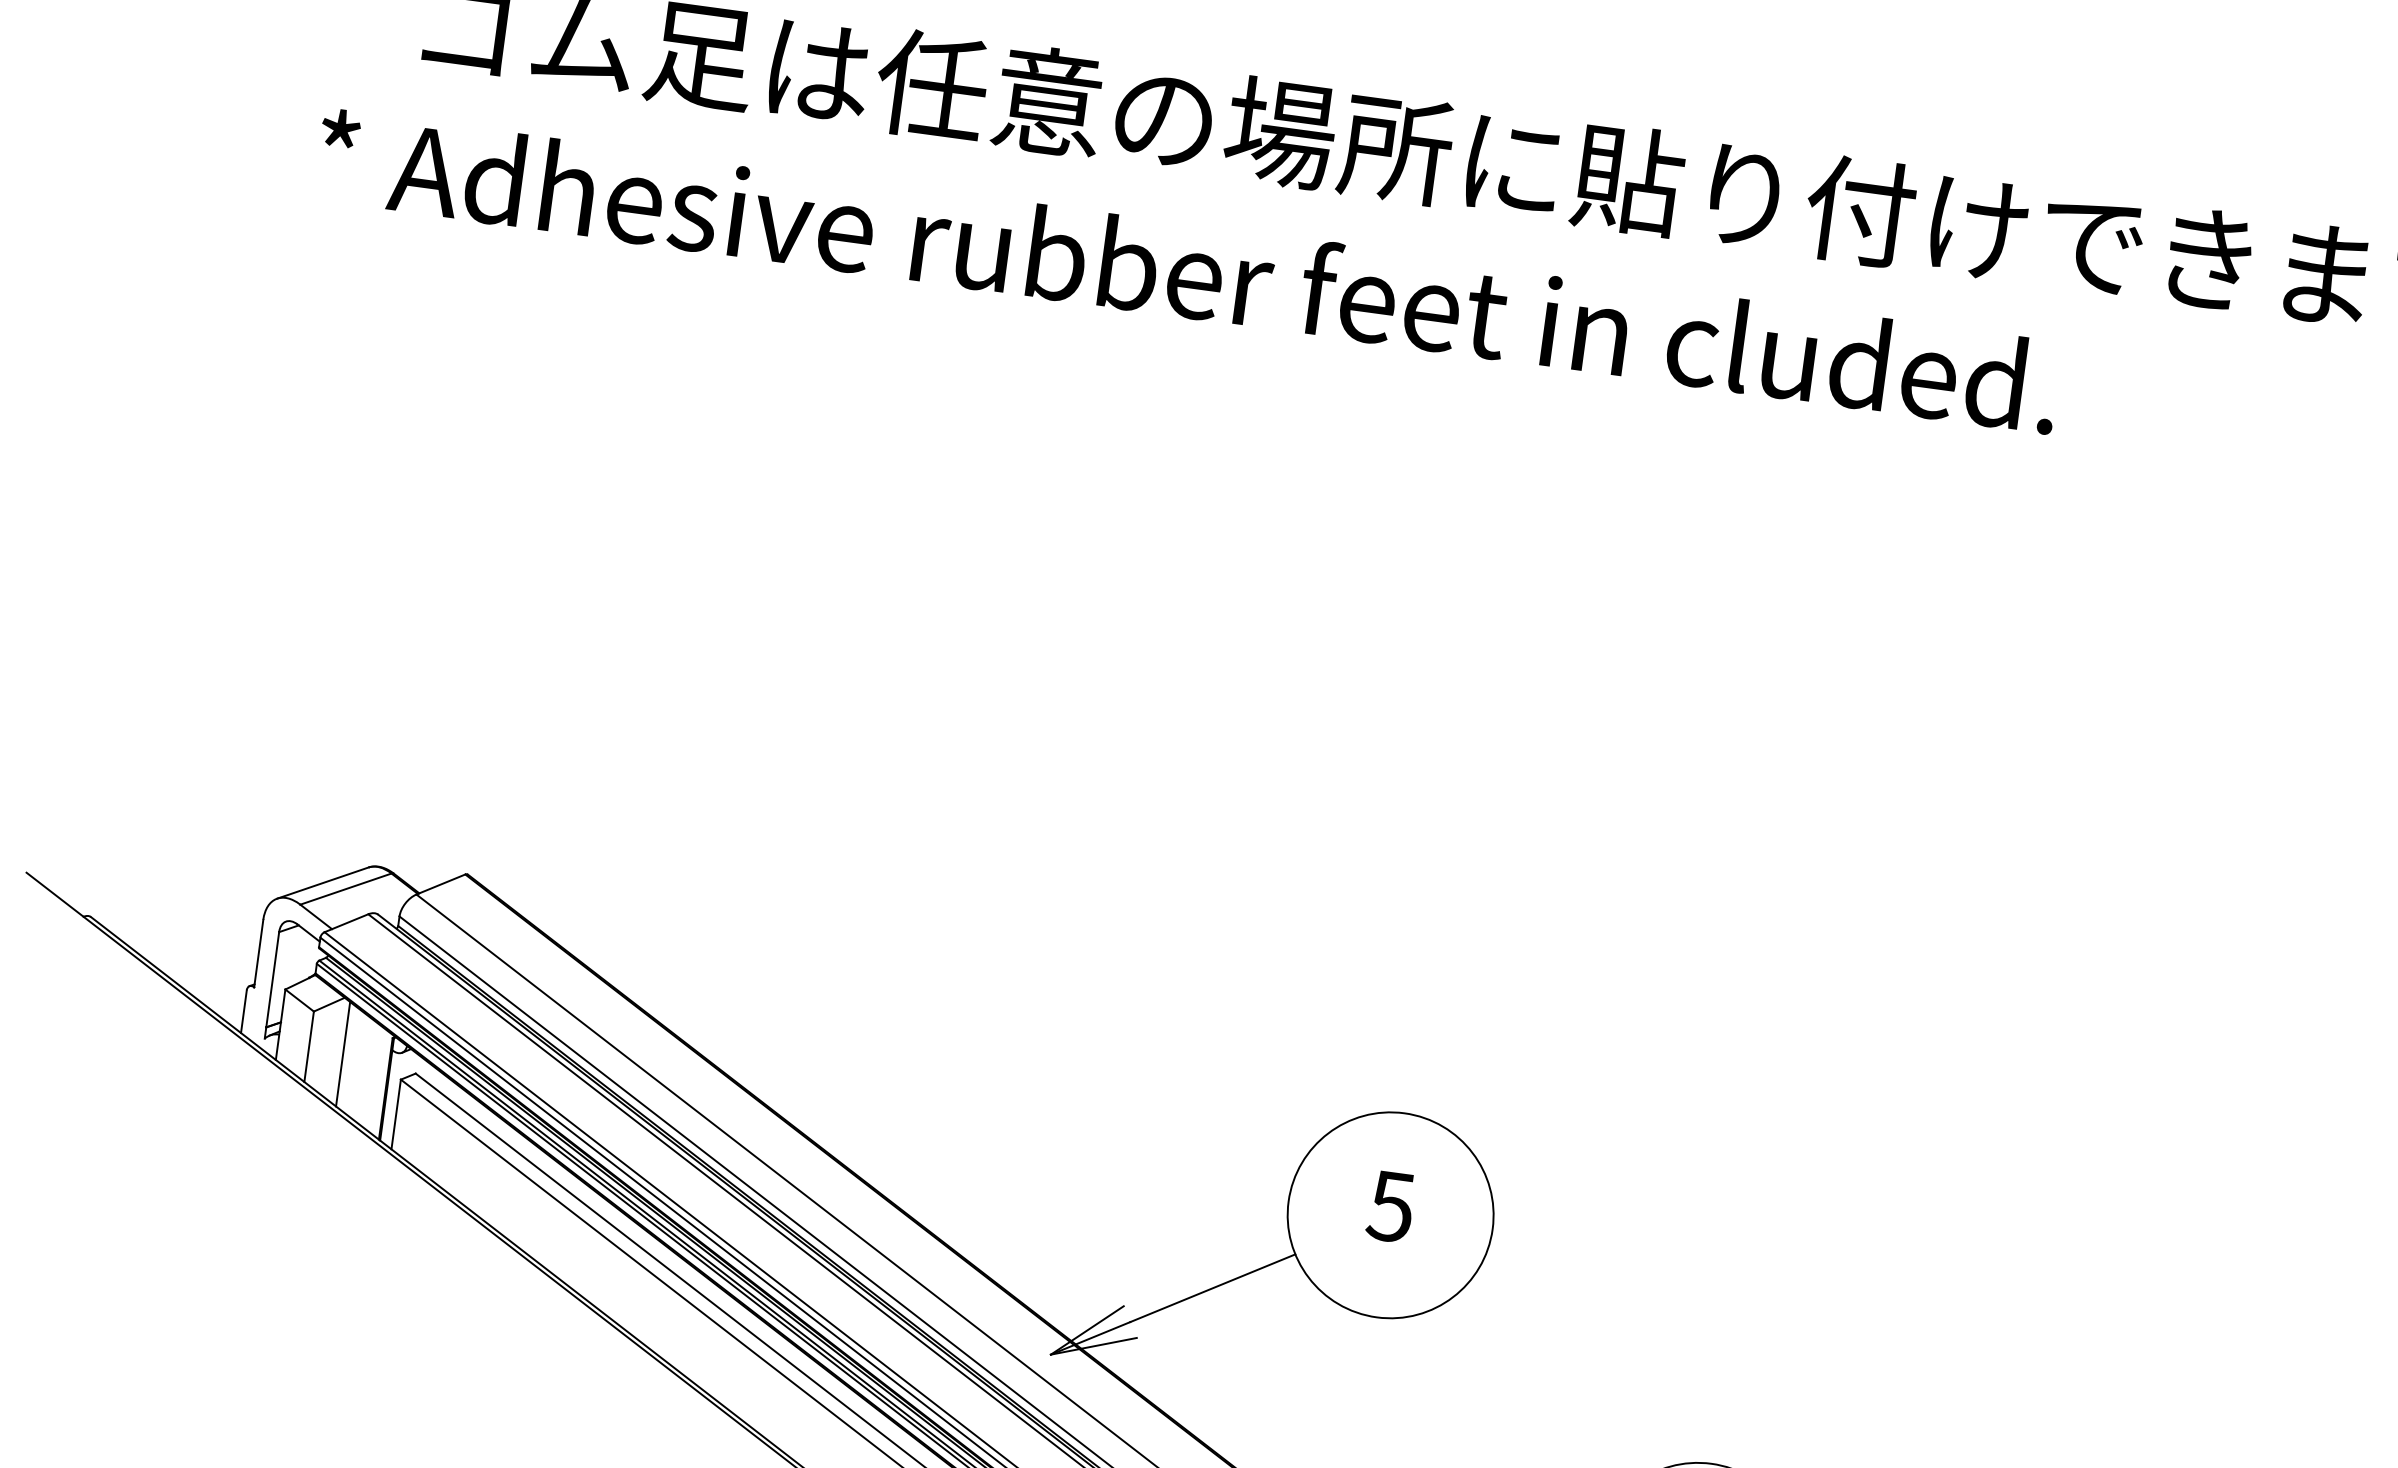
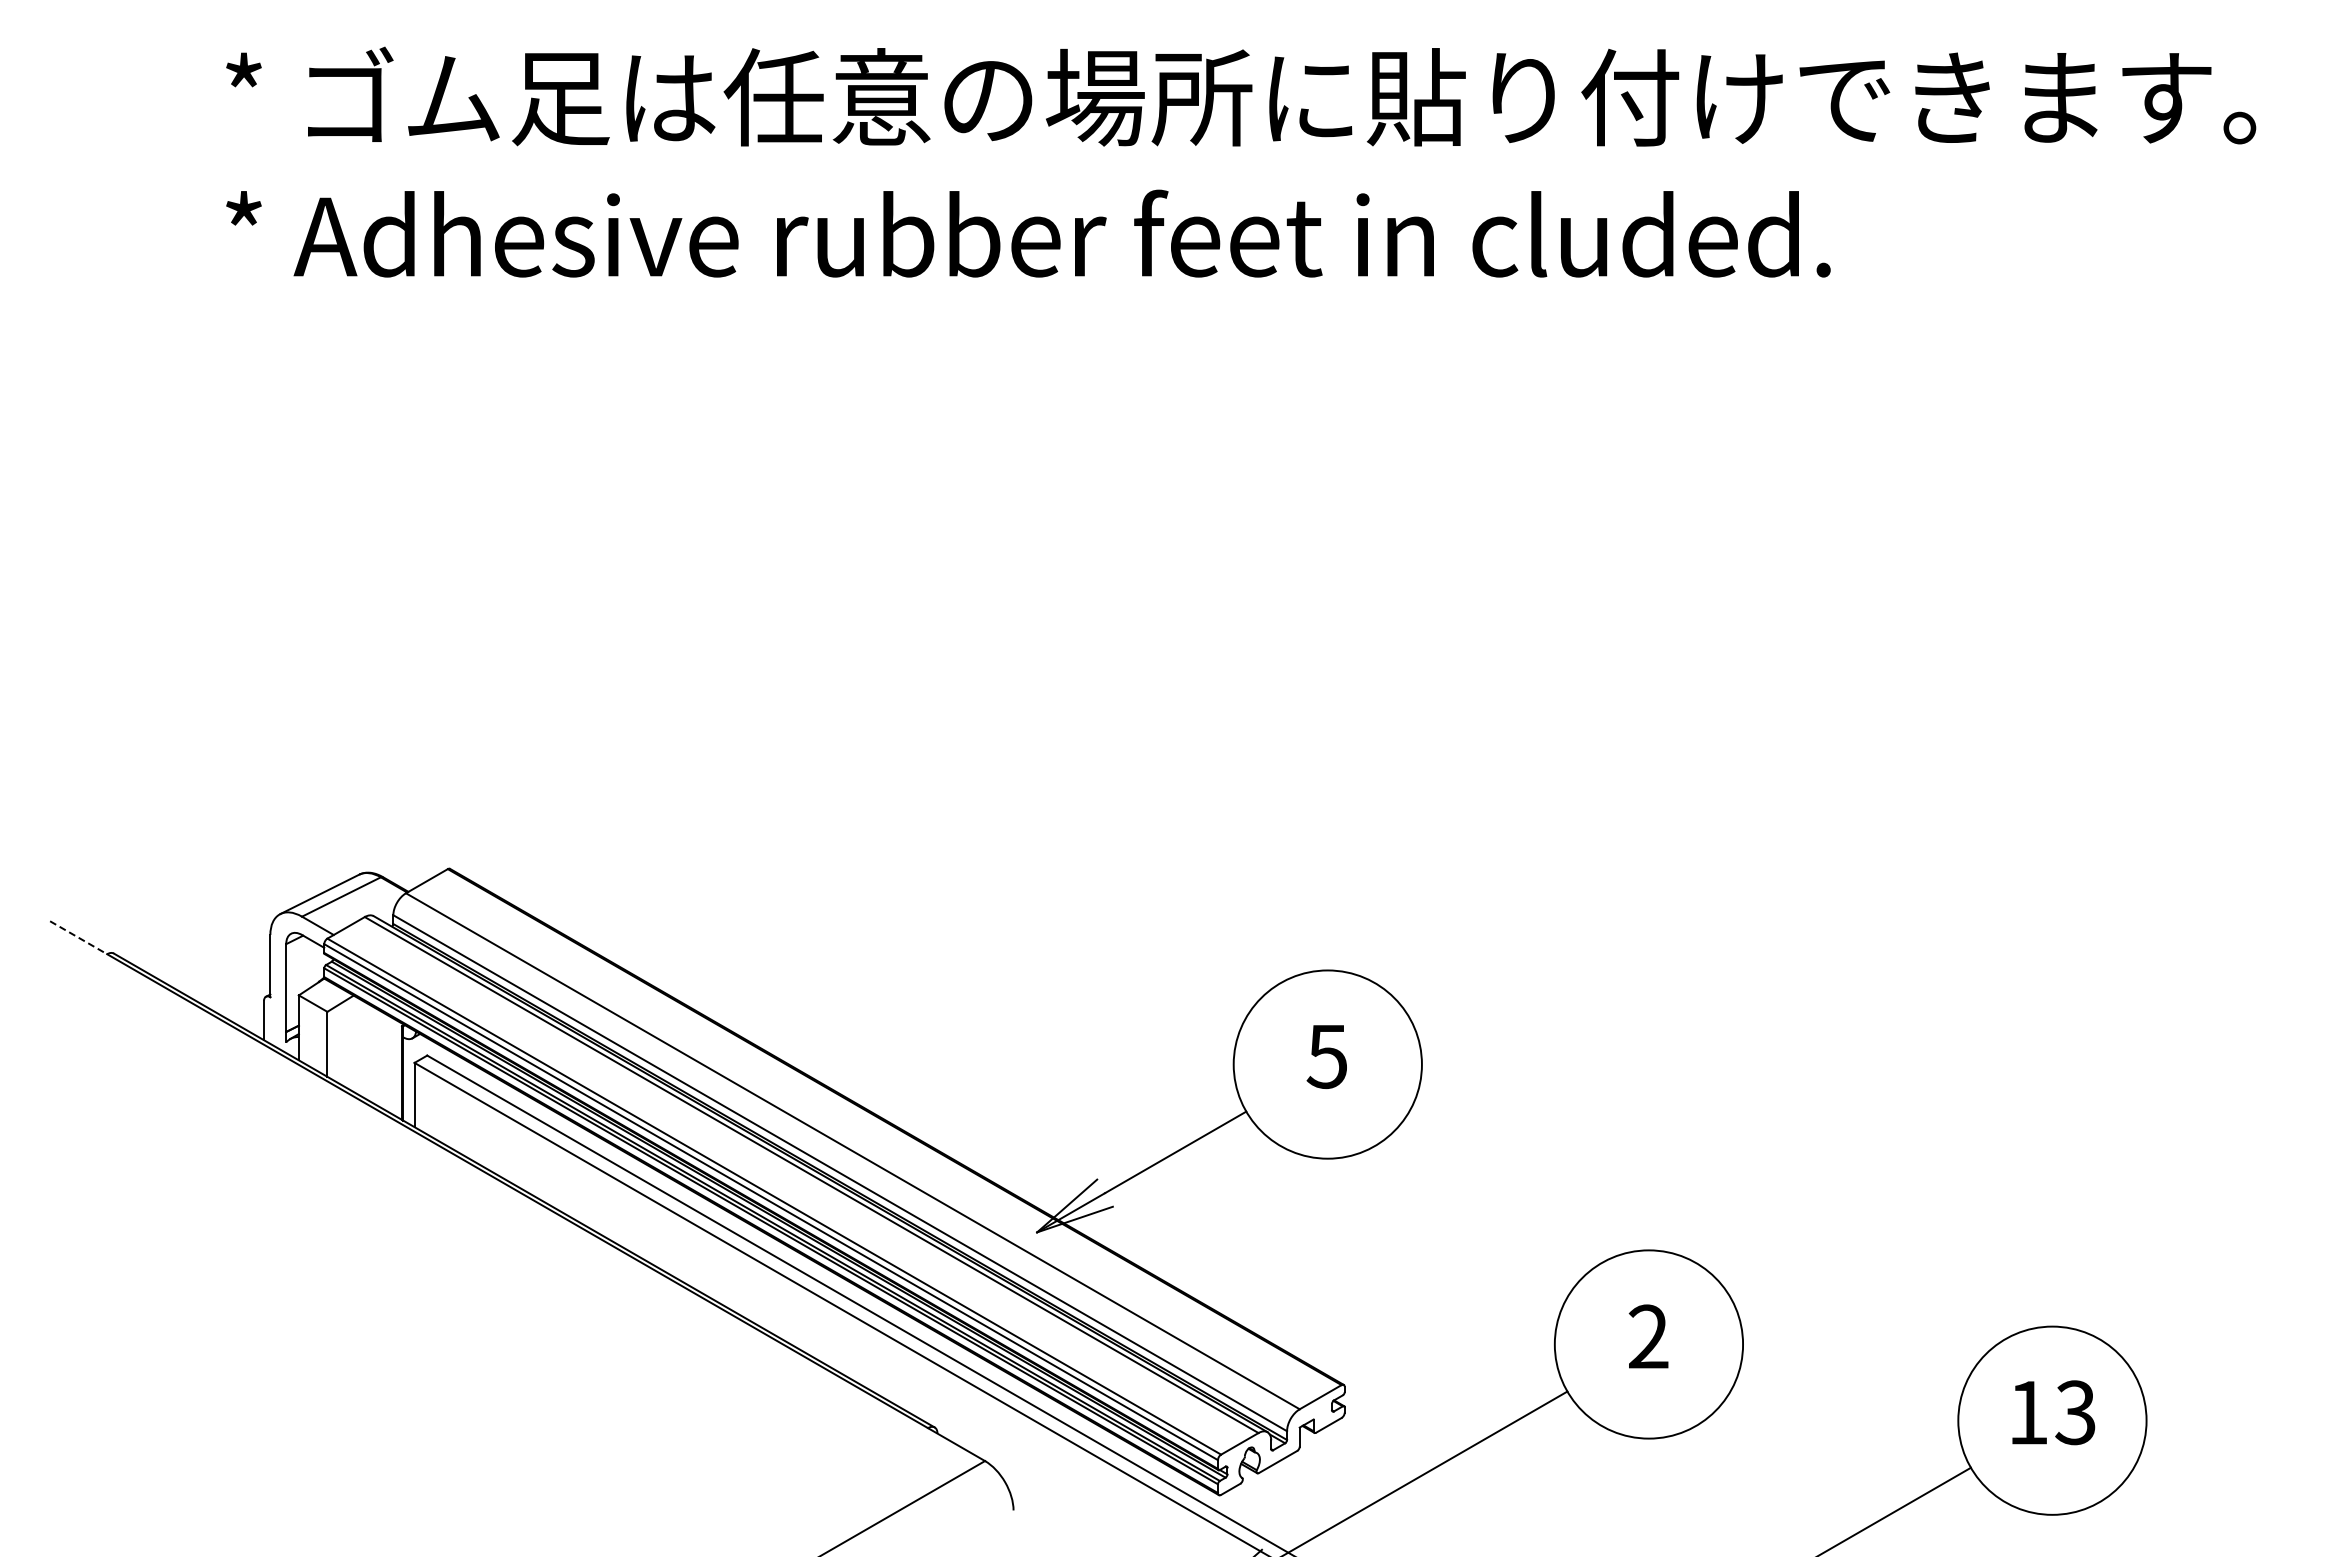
line: (54, 894) -> (78, 937), solid -> dashed
line: (343, 1053) -> (359, 1046), removed

